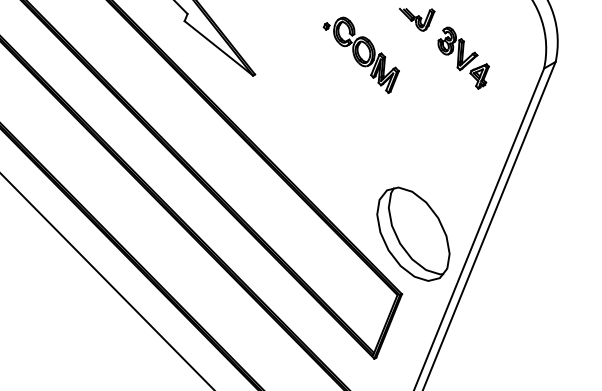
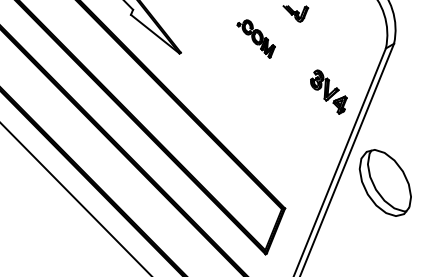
part: (360, 54) -> (255, 38), size x0.7
part: (463, 57) -> (328, 91), moved
part: (413, 233) -> (385, 182), moved

